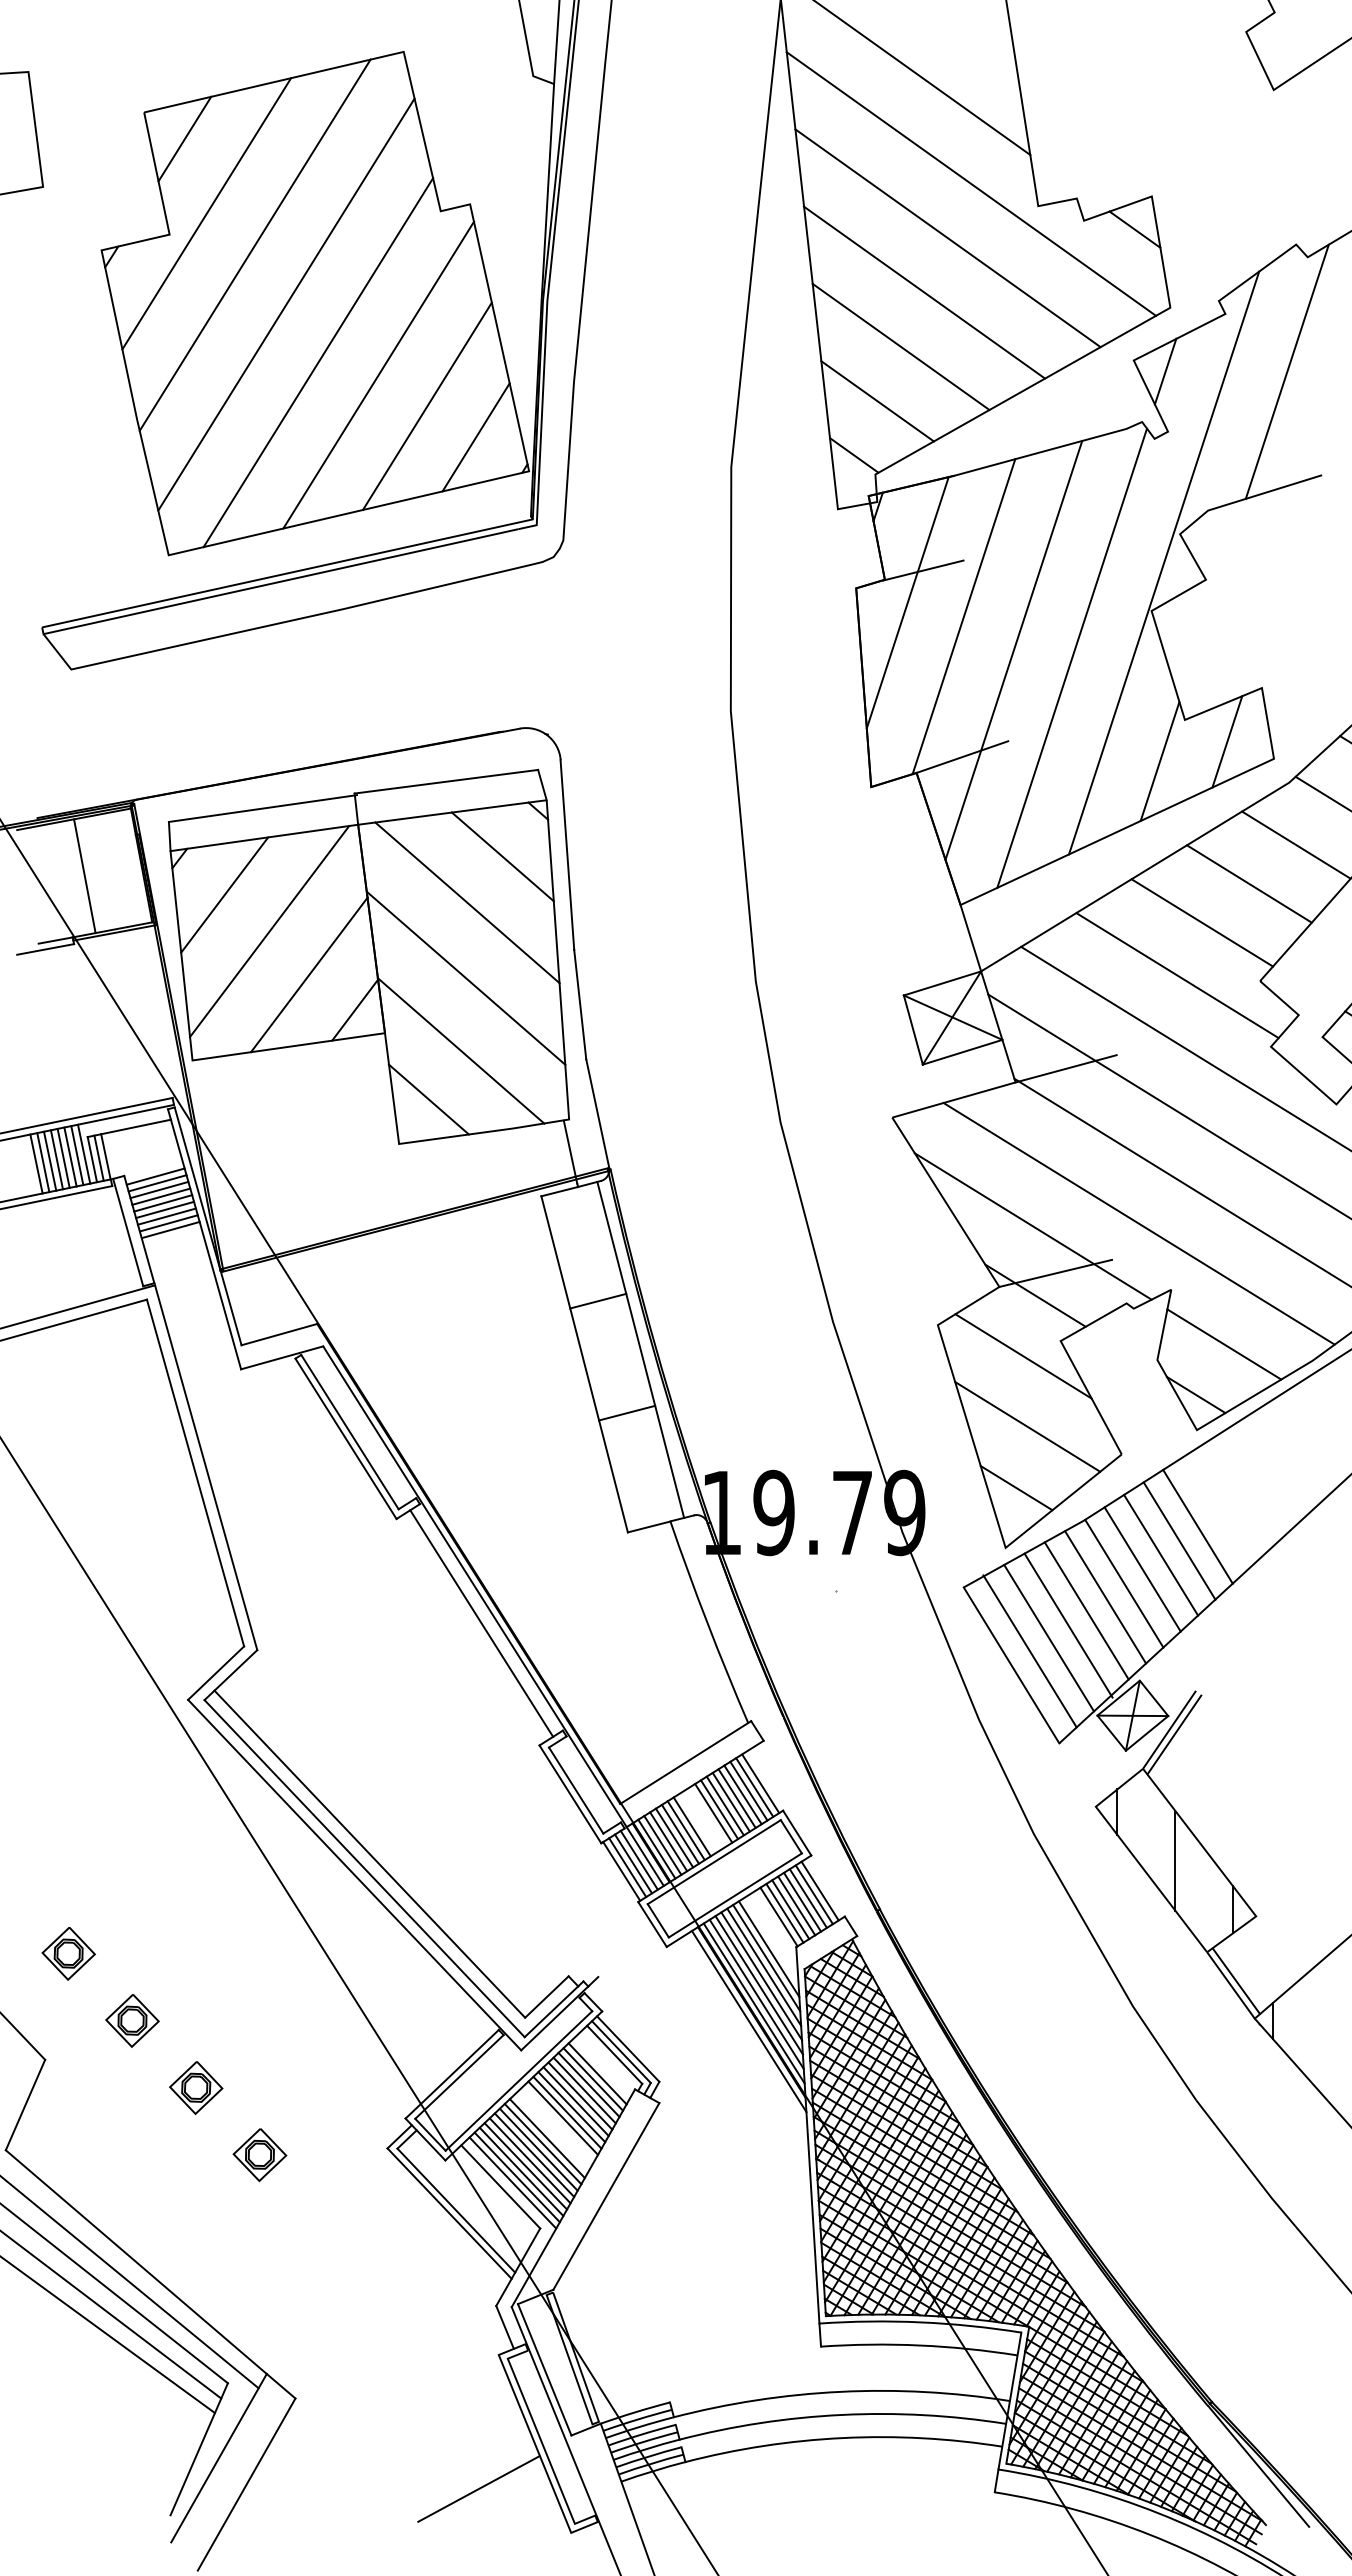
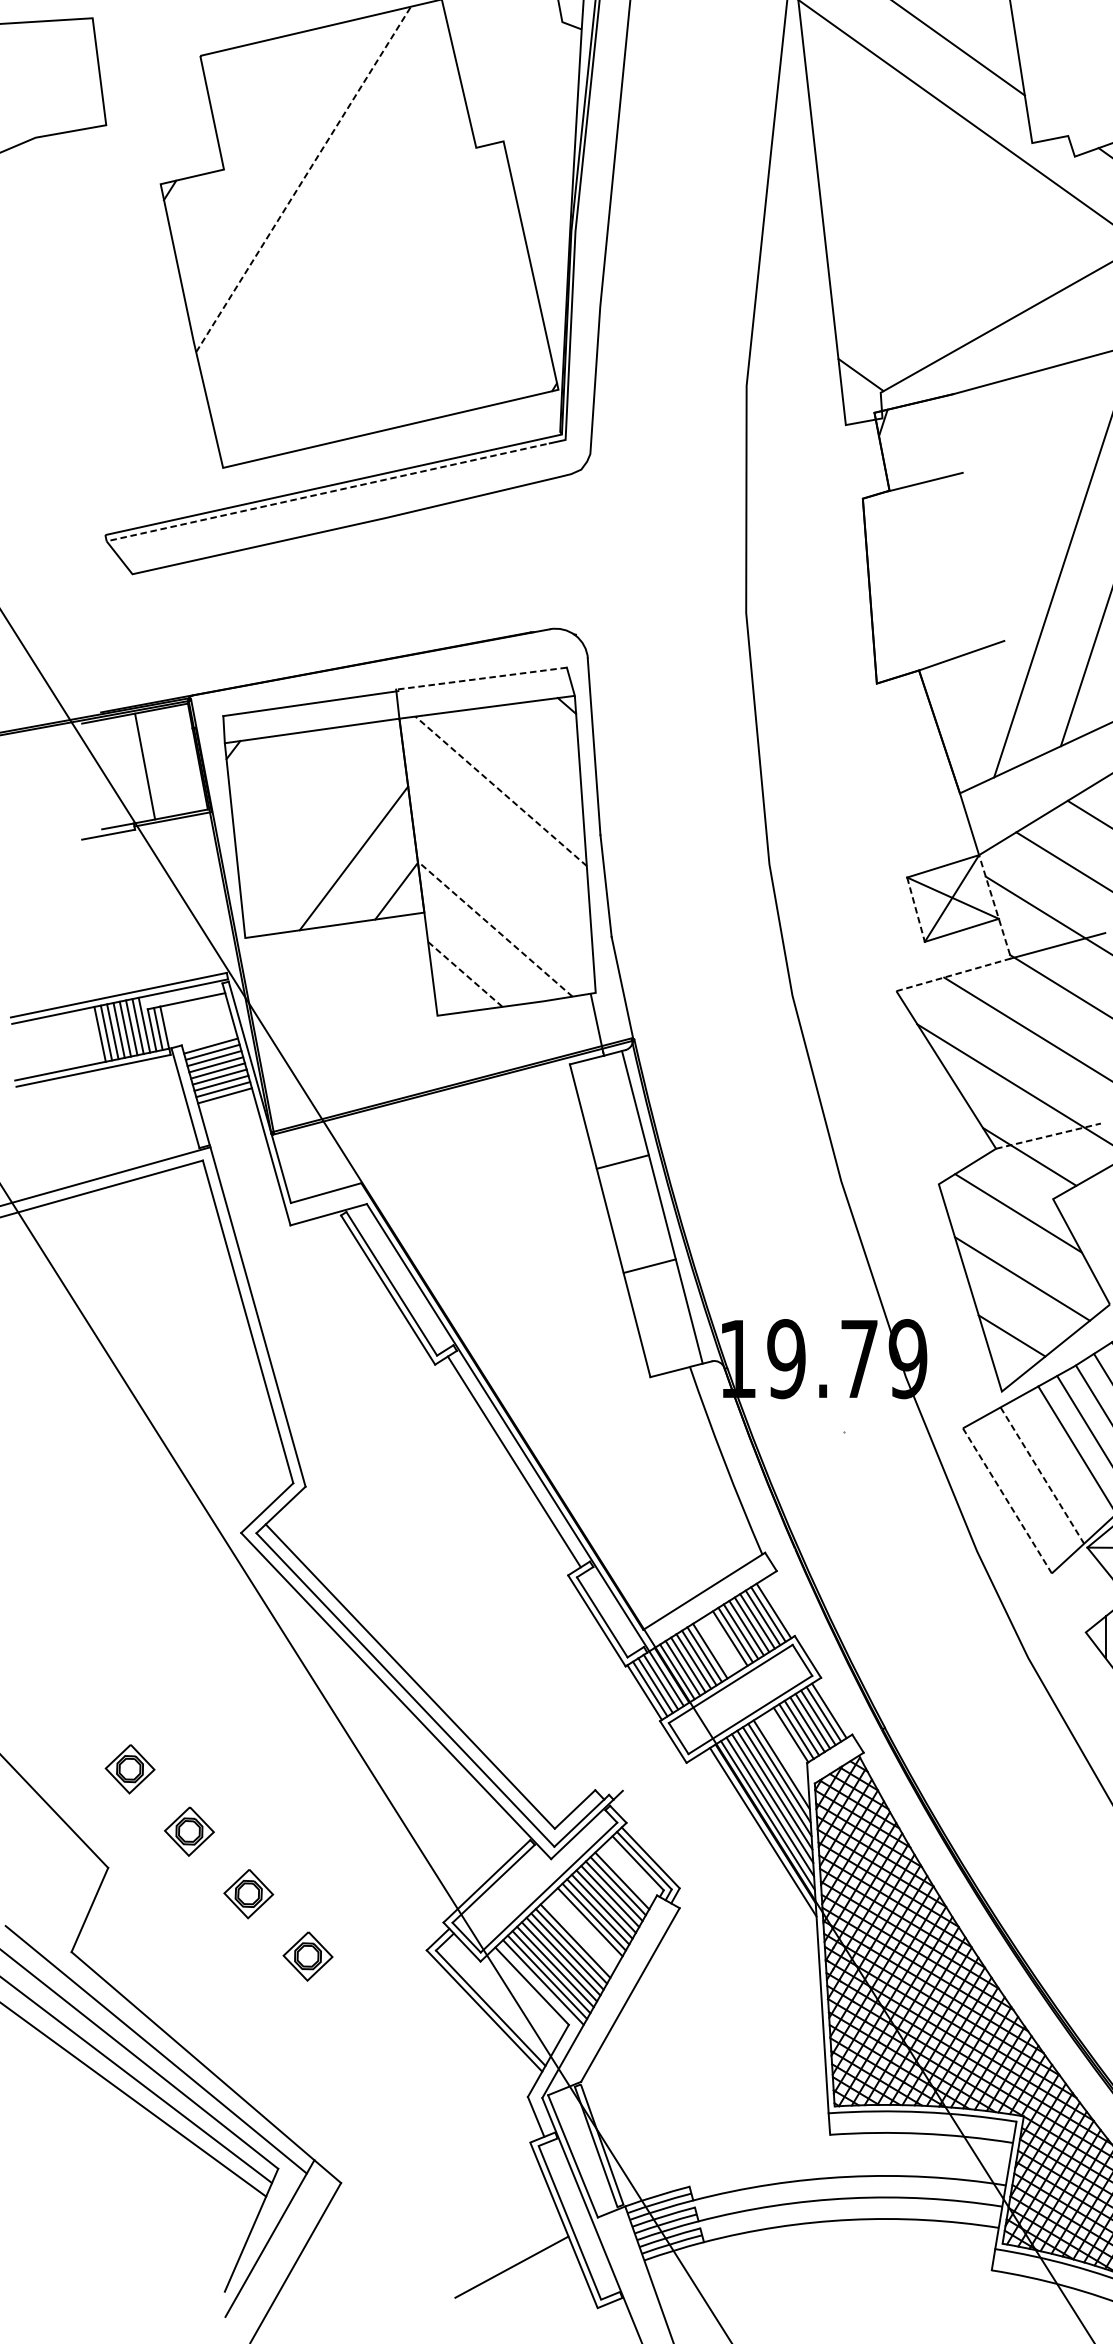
line: (184, 138) -> (237, 80), removed
line: (206, 213) -> (258, 149), removed
line: (947, 238) -> (947, 173), removed
line: (255, 245) -> (303, 179), solid -> dashed
line: (923, 292) -> (925, 223), removed
line: (286, 304) -> (332, 234), removed
line: (900, 346) -> (904, 273), removed
line: (318, 362) -> (362, 288), removed
line: (378, 374) -> (418, 299), removed
line: (877, 401) -> (882, 324), removed
line: (427, 405) -> (463, 328), removed
line: (475, 437) -> (508, 358), removed
line: (277, 582) -> (324, 493), solid -> dashed
line: (907, 602) -> (910, 511), removed
line: (963, 616) -> (962, 524), removed
line: (1013, 649) -> (1009, 555), removed
line: (445, 781) -> (480, 678), solid -> dashed
line: (502, 856) -> (533, 748), removed
line: (224, 894) -> (275, 783), removed
line: (467, 902) -> (501, 791), solid -> dashed
line: (269, 931) -> (316, 818), removed
line: (465, 977) -> (499, 860), removed
line: (913, 1030) -> (916, 910), solid -> dashed
line: (461, 1050) -> (495, 928), solid -> dashed
line: (1010, 1083) -> (1006, 959), solid -> dashed
line: (428, 1099) -> (464, 974), solid -> dashed
line: (1055, 1273) -> (1048, 1136), solid -> dashed
line: (1068, 1625) -> (1060, 1463), removed
line: (1049, 1638) -> (1042, 1475), solid -> dashed
line: (1029, 1651) -> (1024, 1487), removed
line: (1011, 1665) -> (1007, 1500), solid -> dashed

